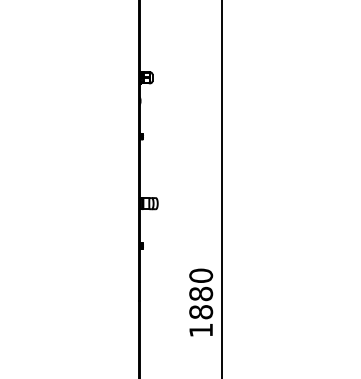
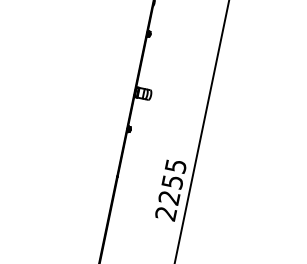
text: (201, 302) -> (171, 189), 1880 -> 2255

